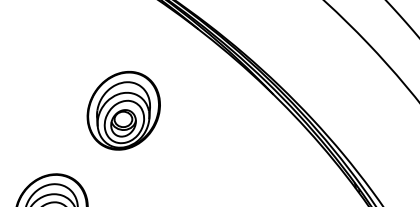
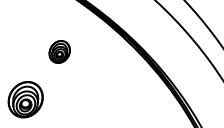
part: (122, 109) -> (59, 51), size x0.6

